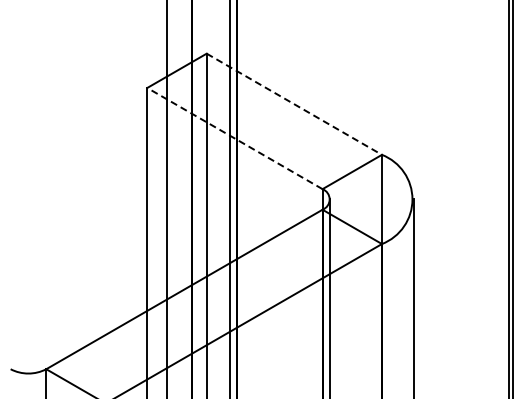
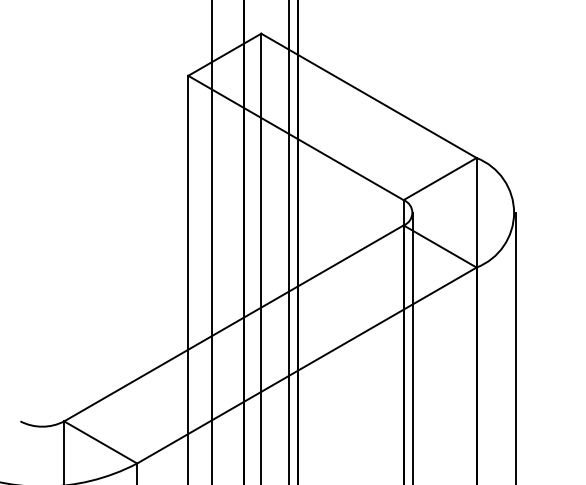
line: (294, 104) -> (369, 96), dashed -> solid
line: (234, 138) -> (295, 137), dashed -> solid

